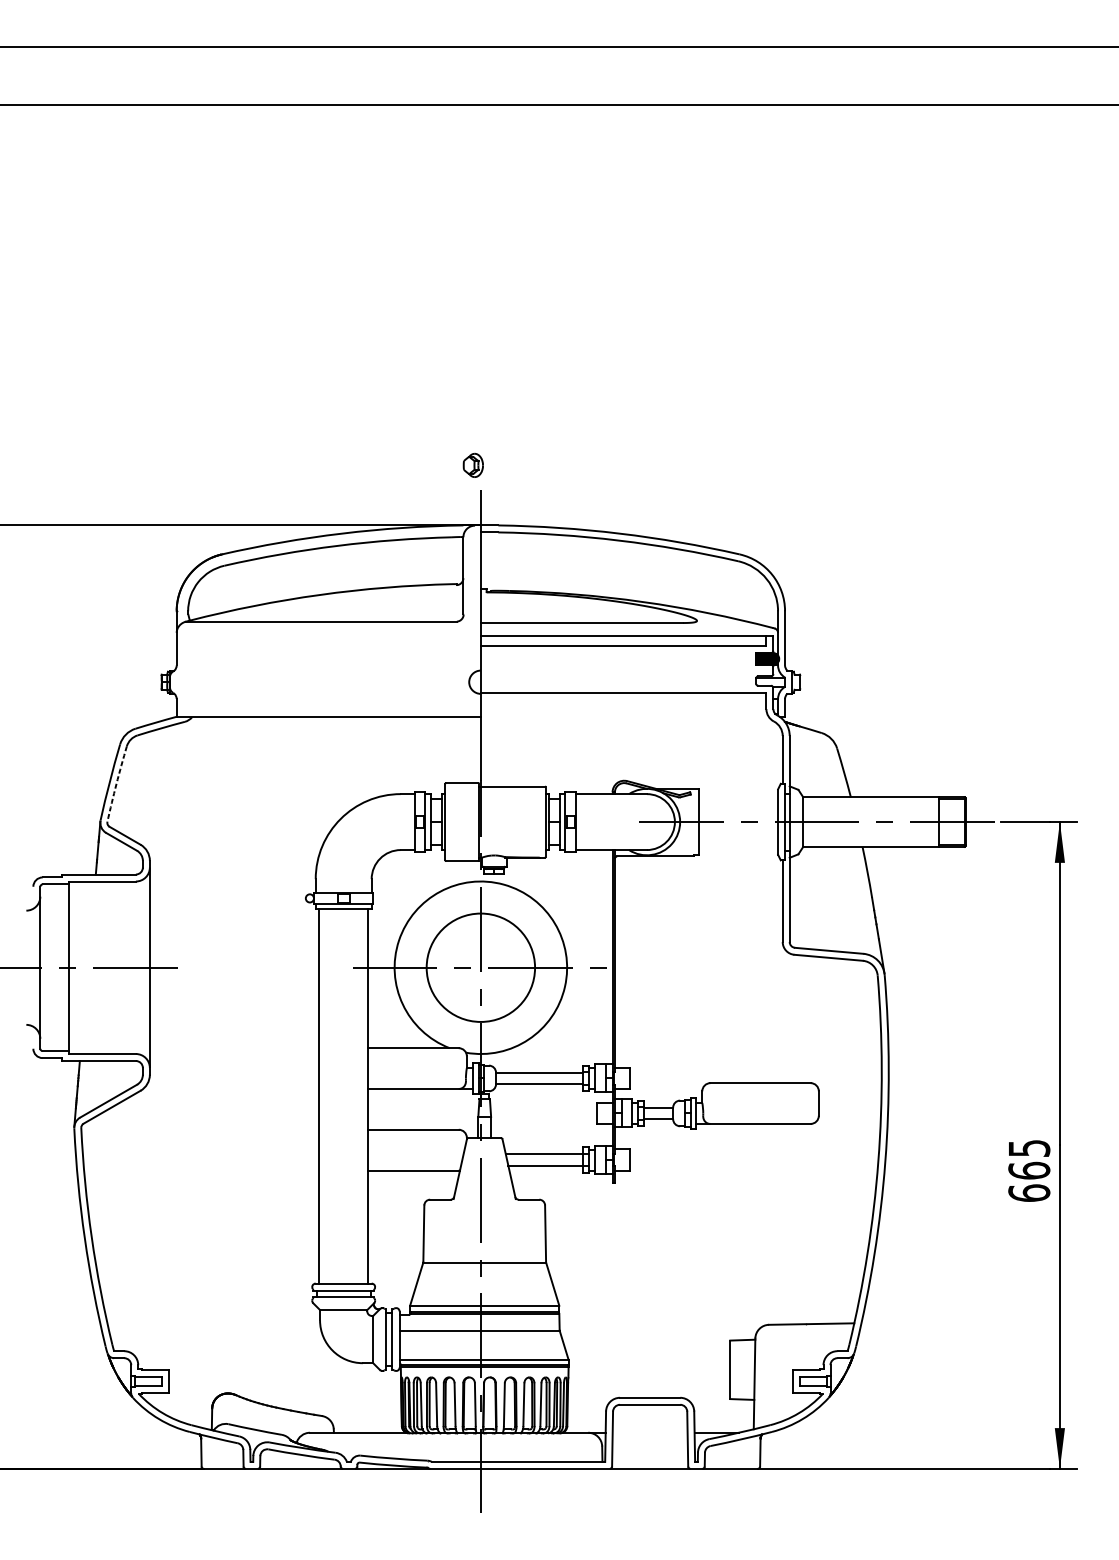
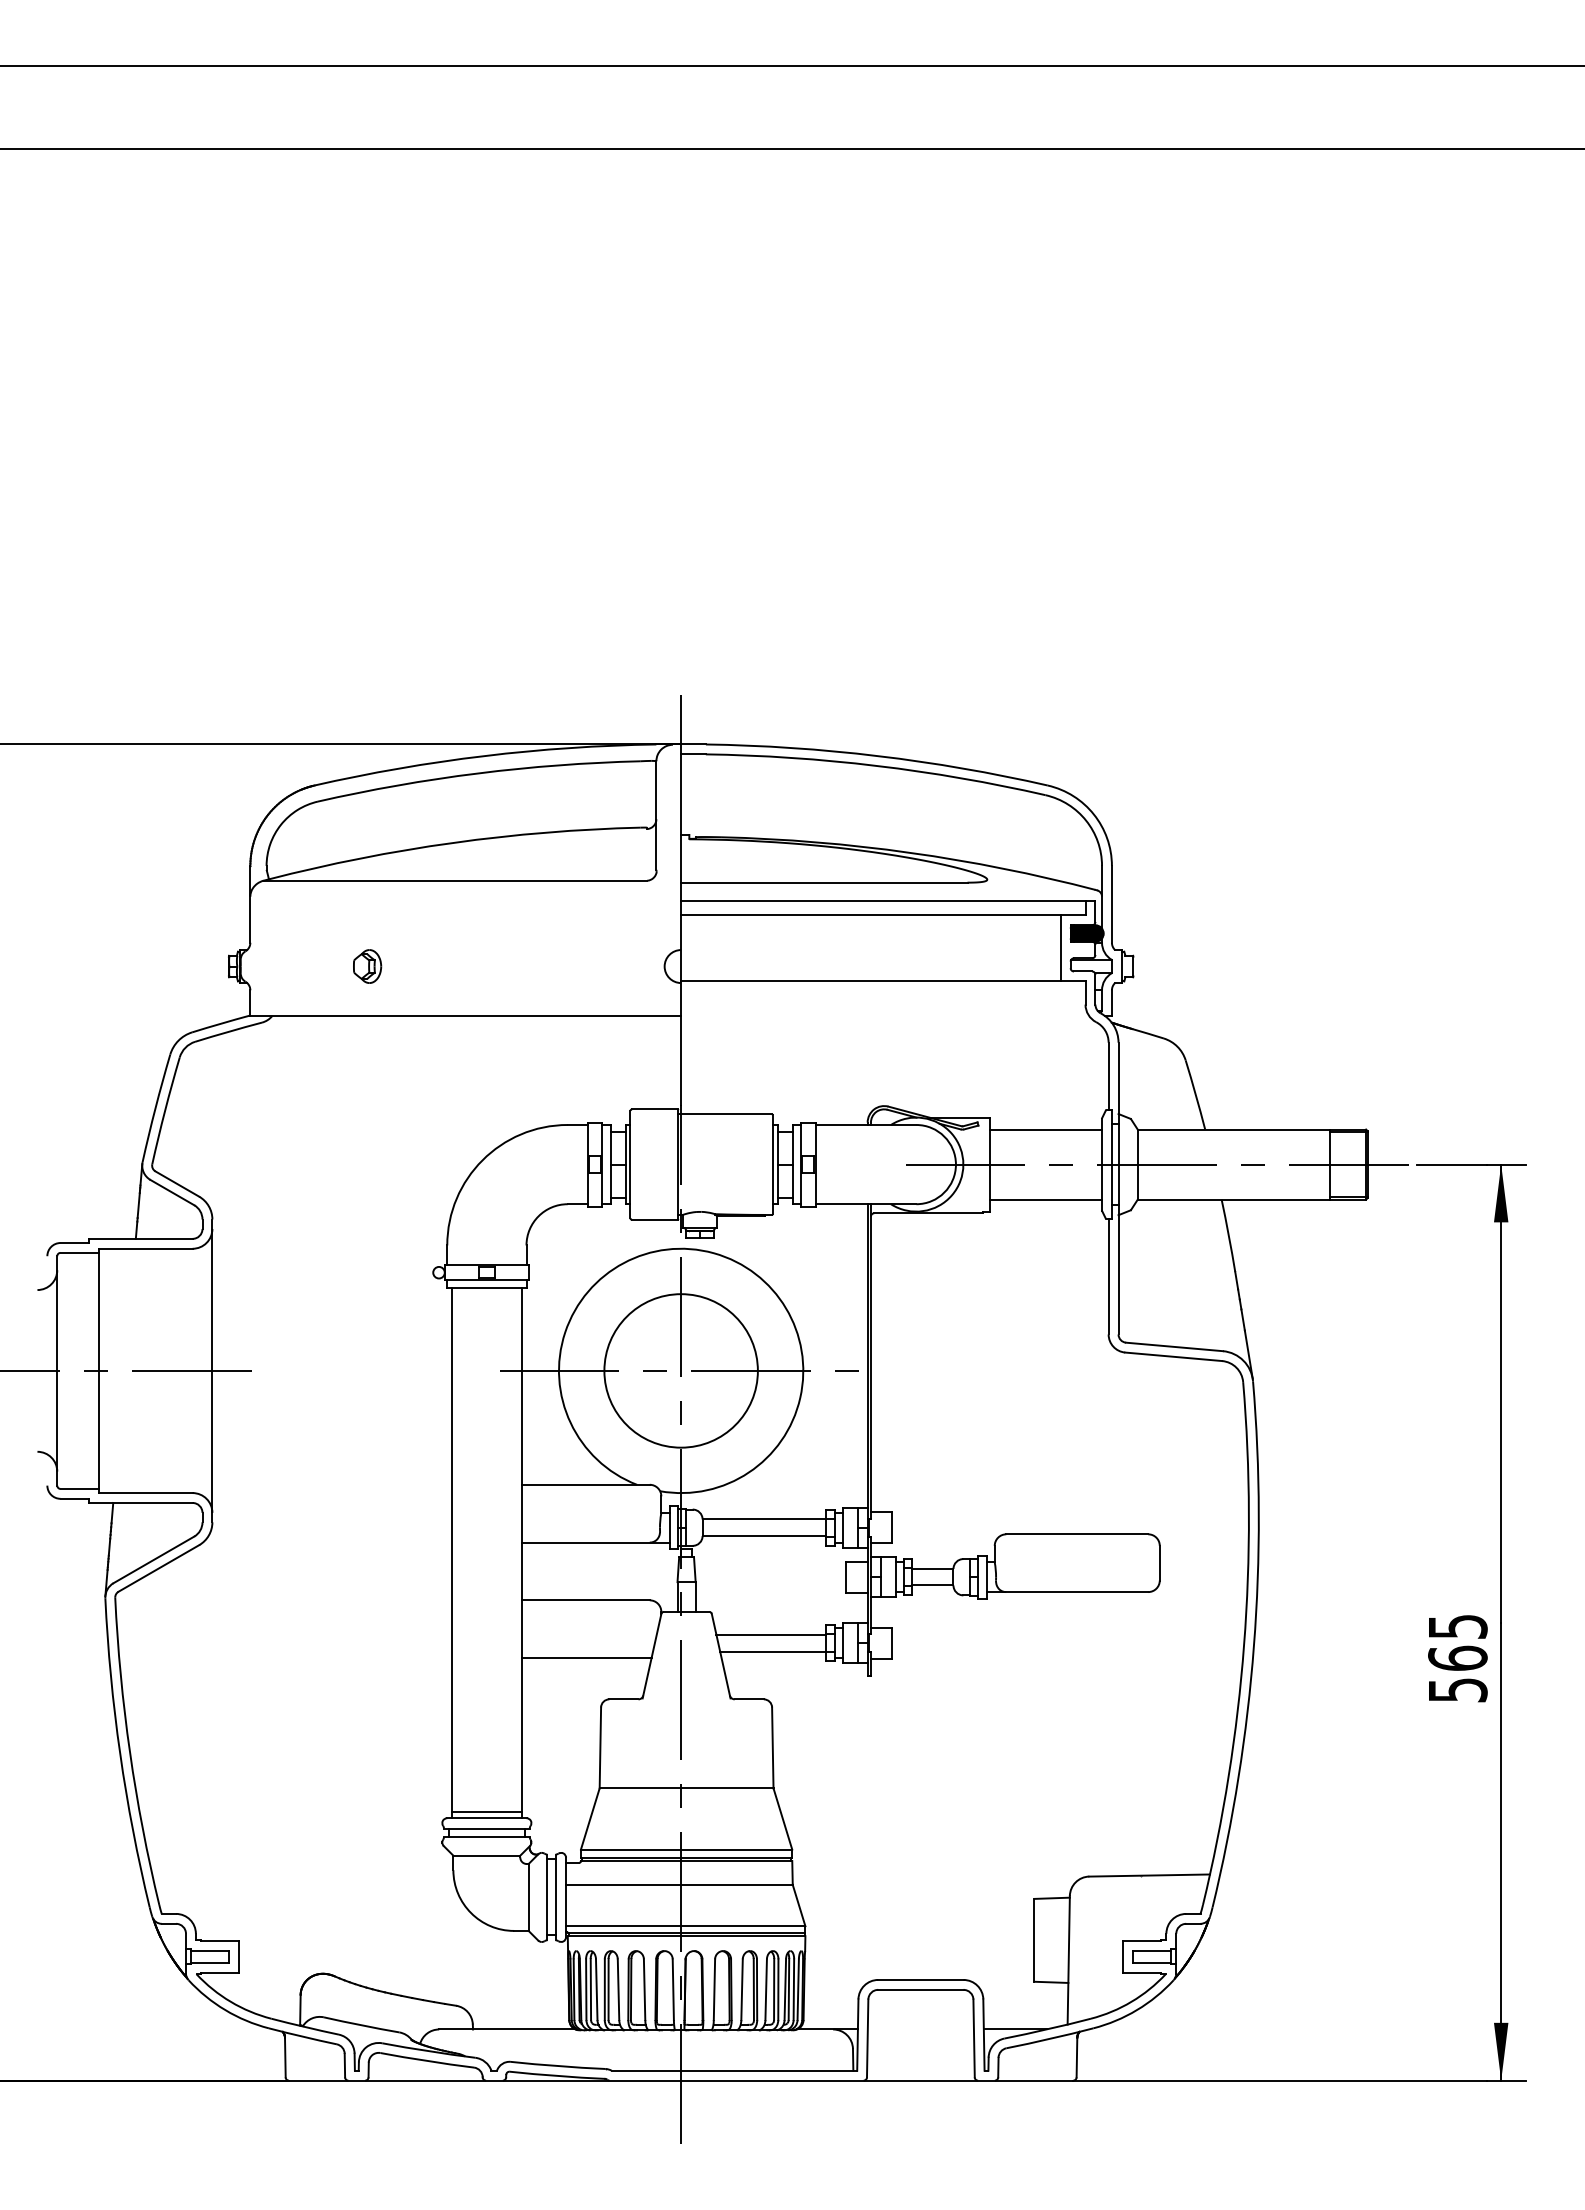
part: (473, 465) -> (367, 966), moved
line: (748, 669) -> (1060, 948), added
arc: (116, 783) -> (165, 1110), dashed -> solid
line: (738, 797) -> (1045, 1129), added
line: (738, 846) -> (1045, 1199), added
text: (1029, 1192) -> (1457, 1689), 665 -> 565
line: (343, 1278) -> (486, 1811), added

